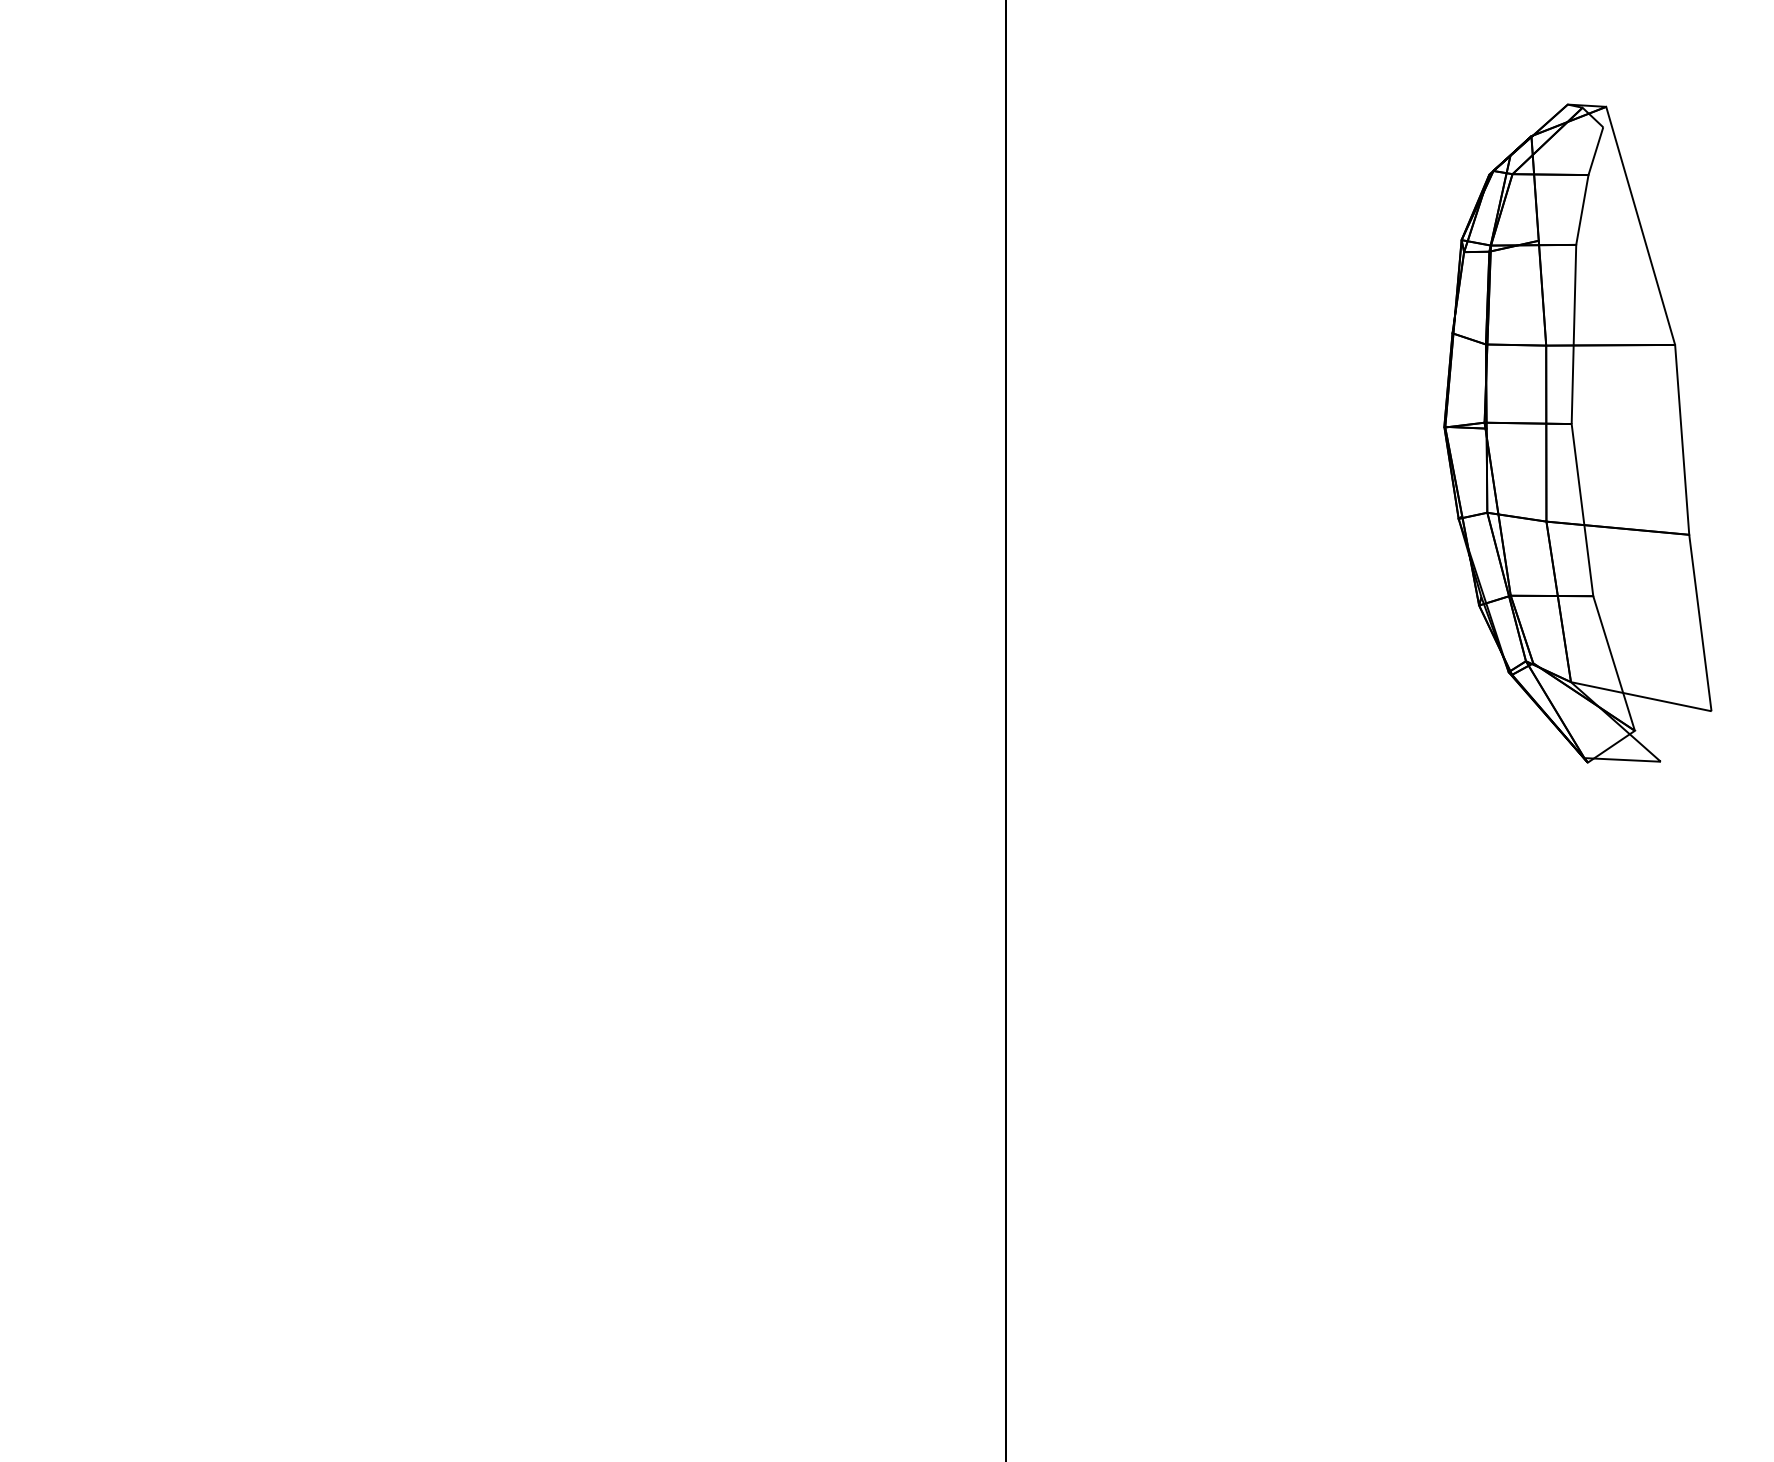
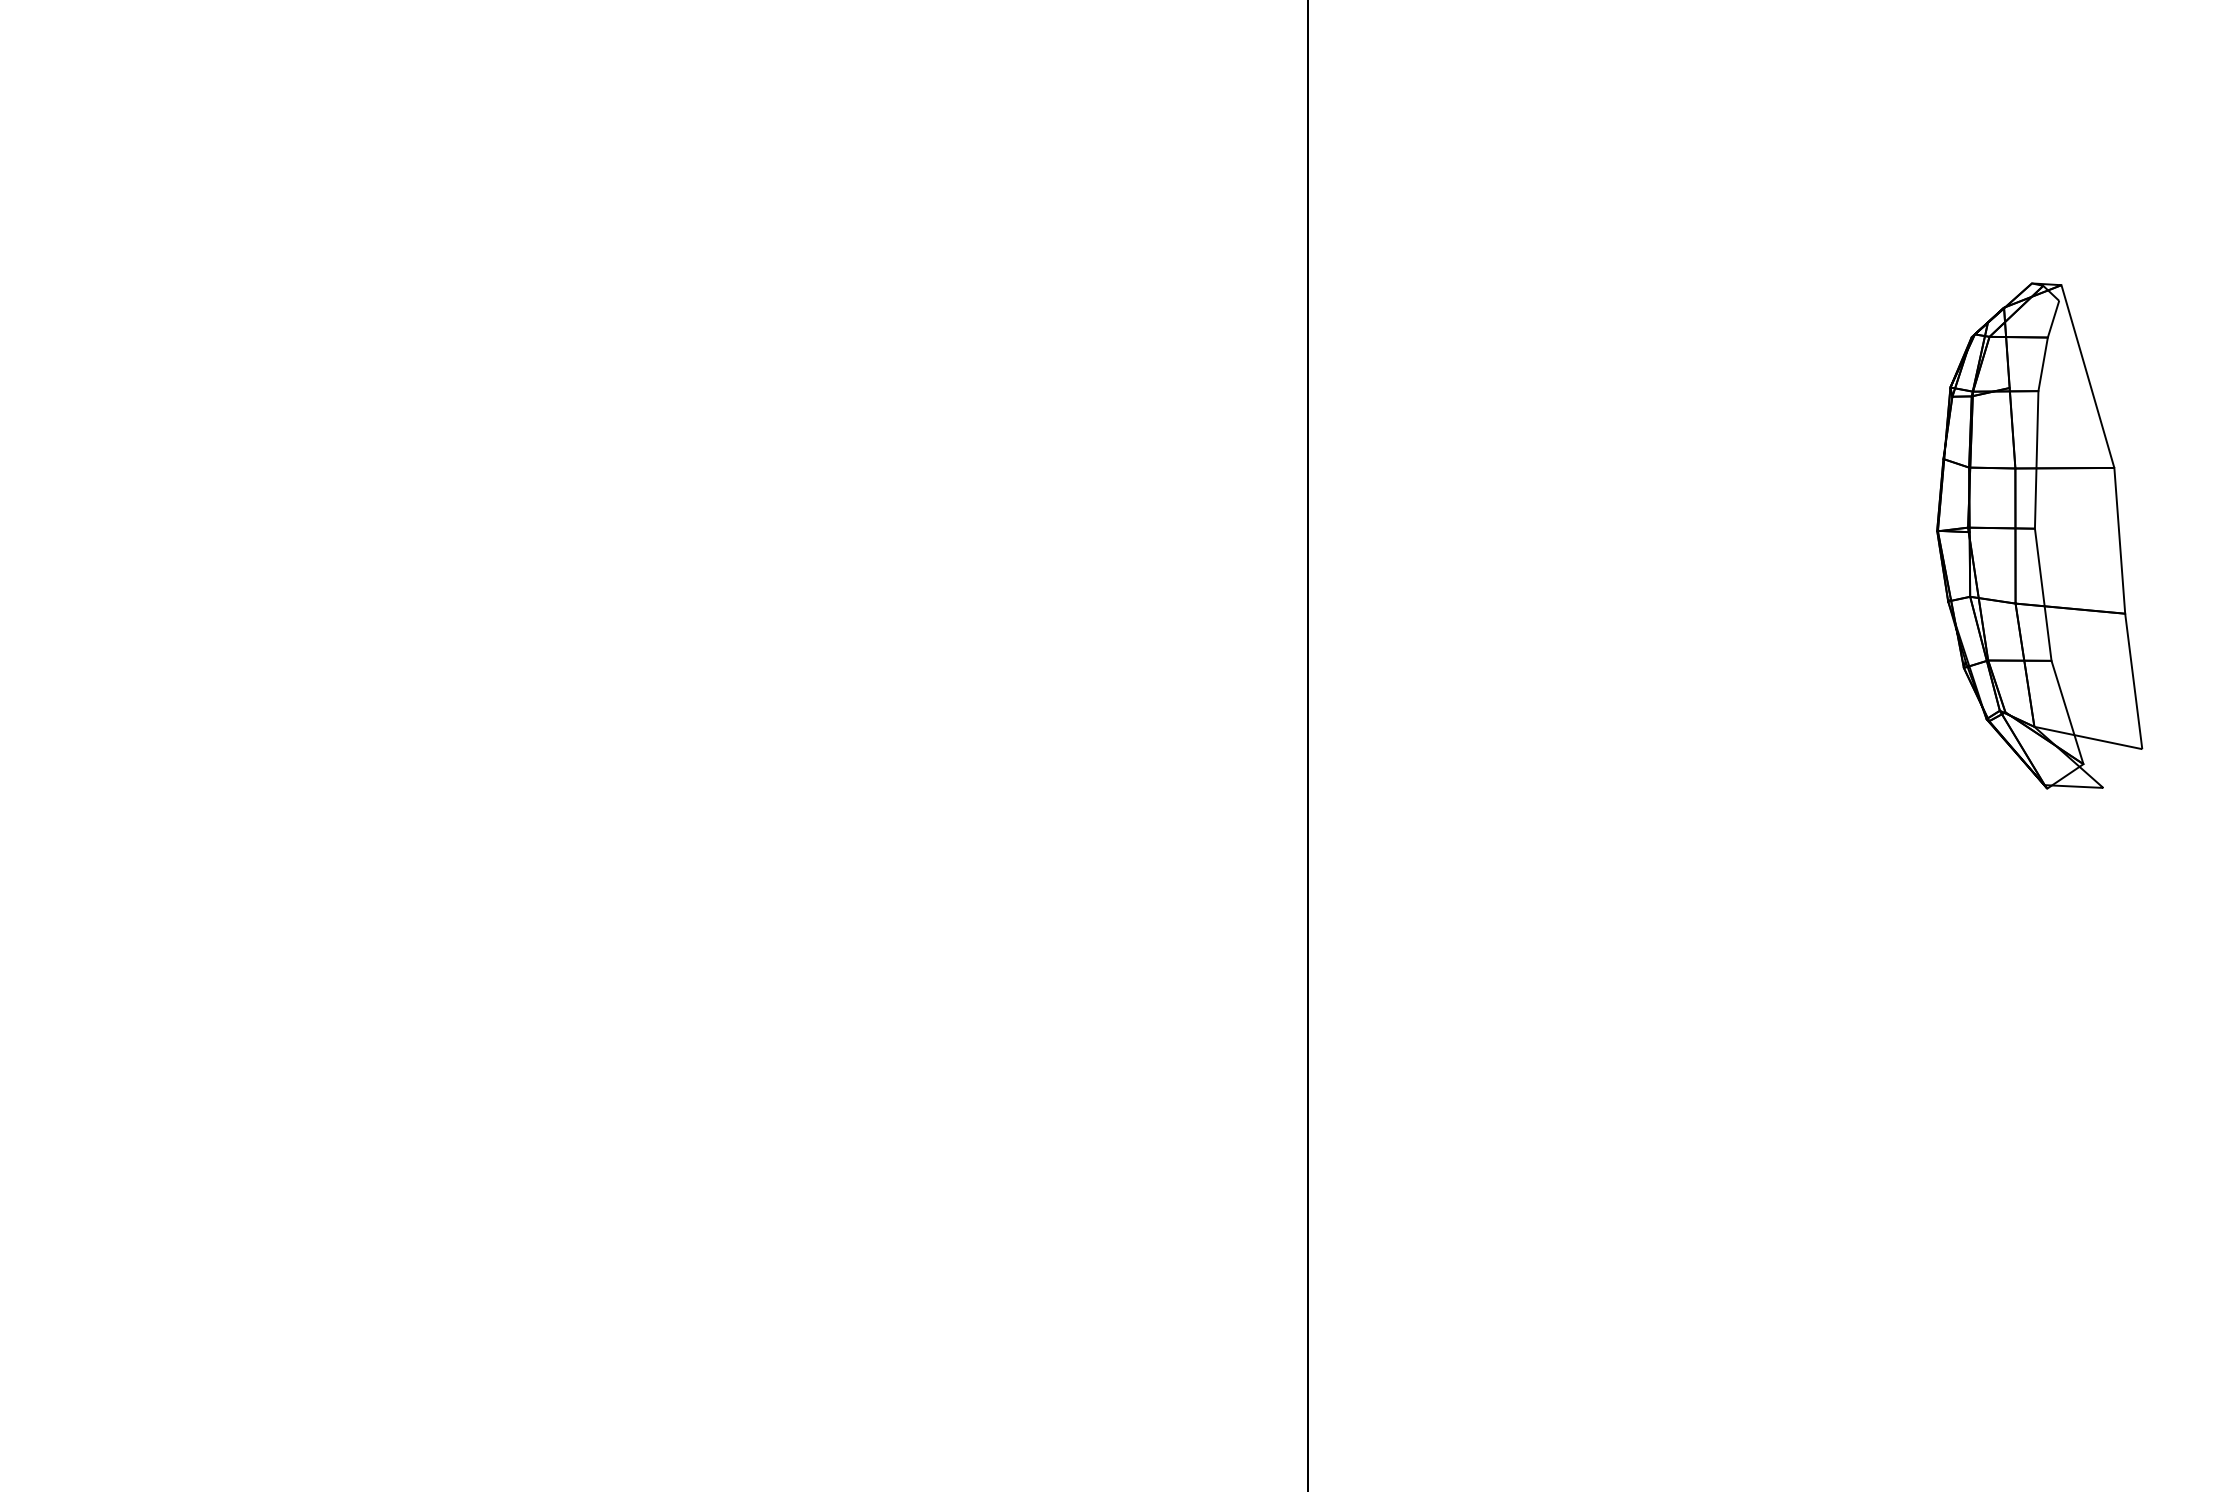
part: (1577, 433) -> (2039, 535), size x0.6

